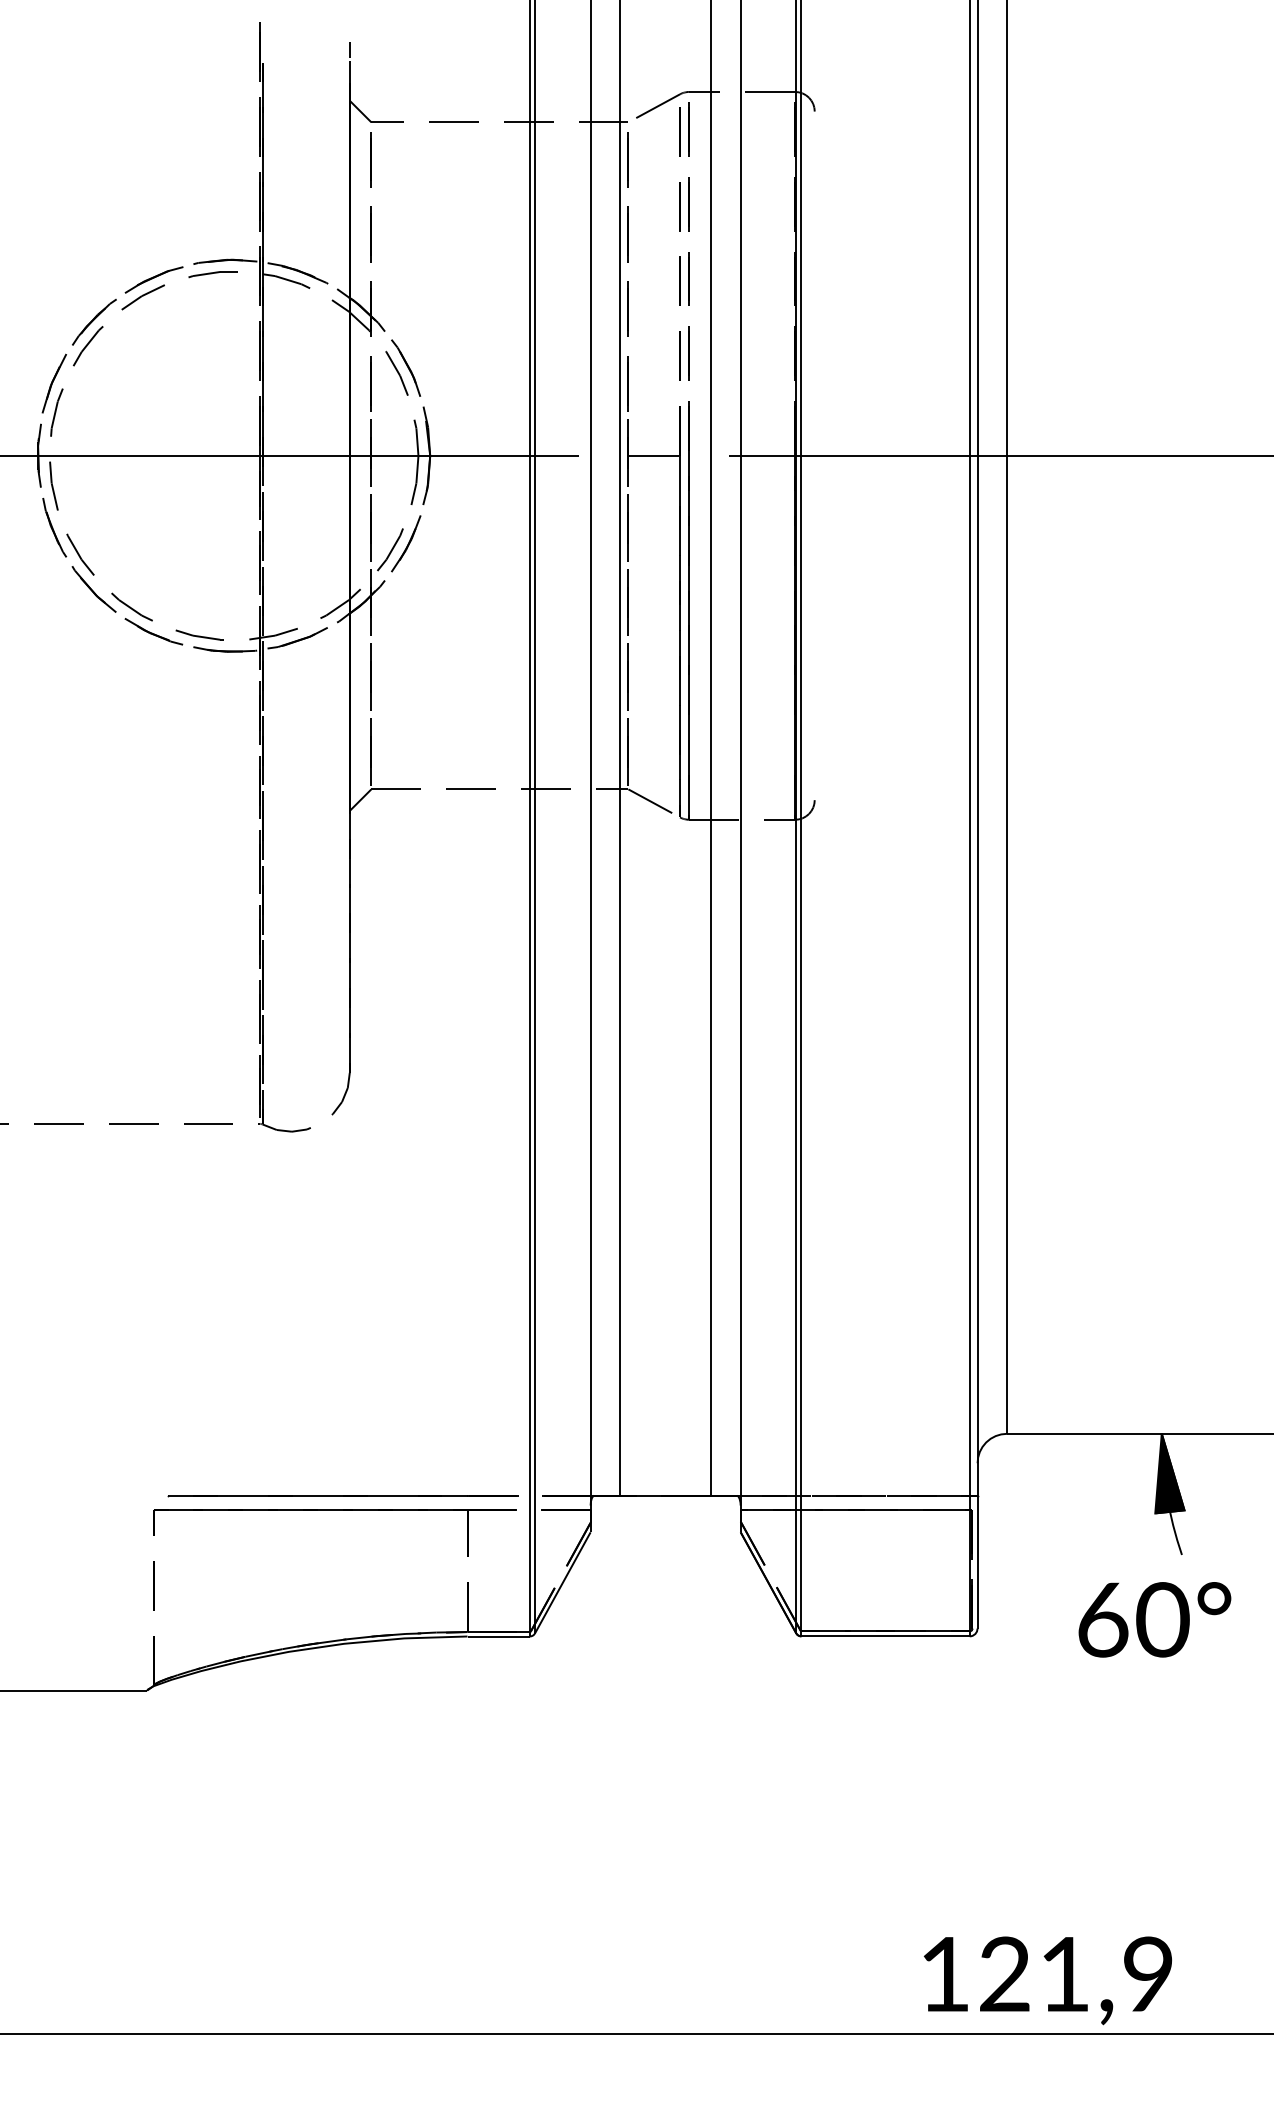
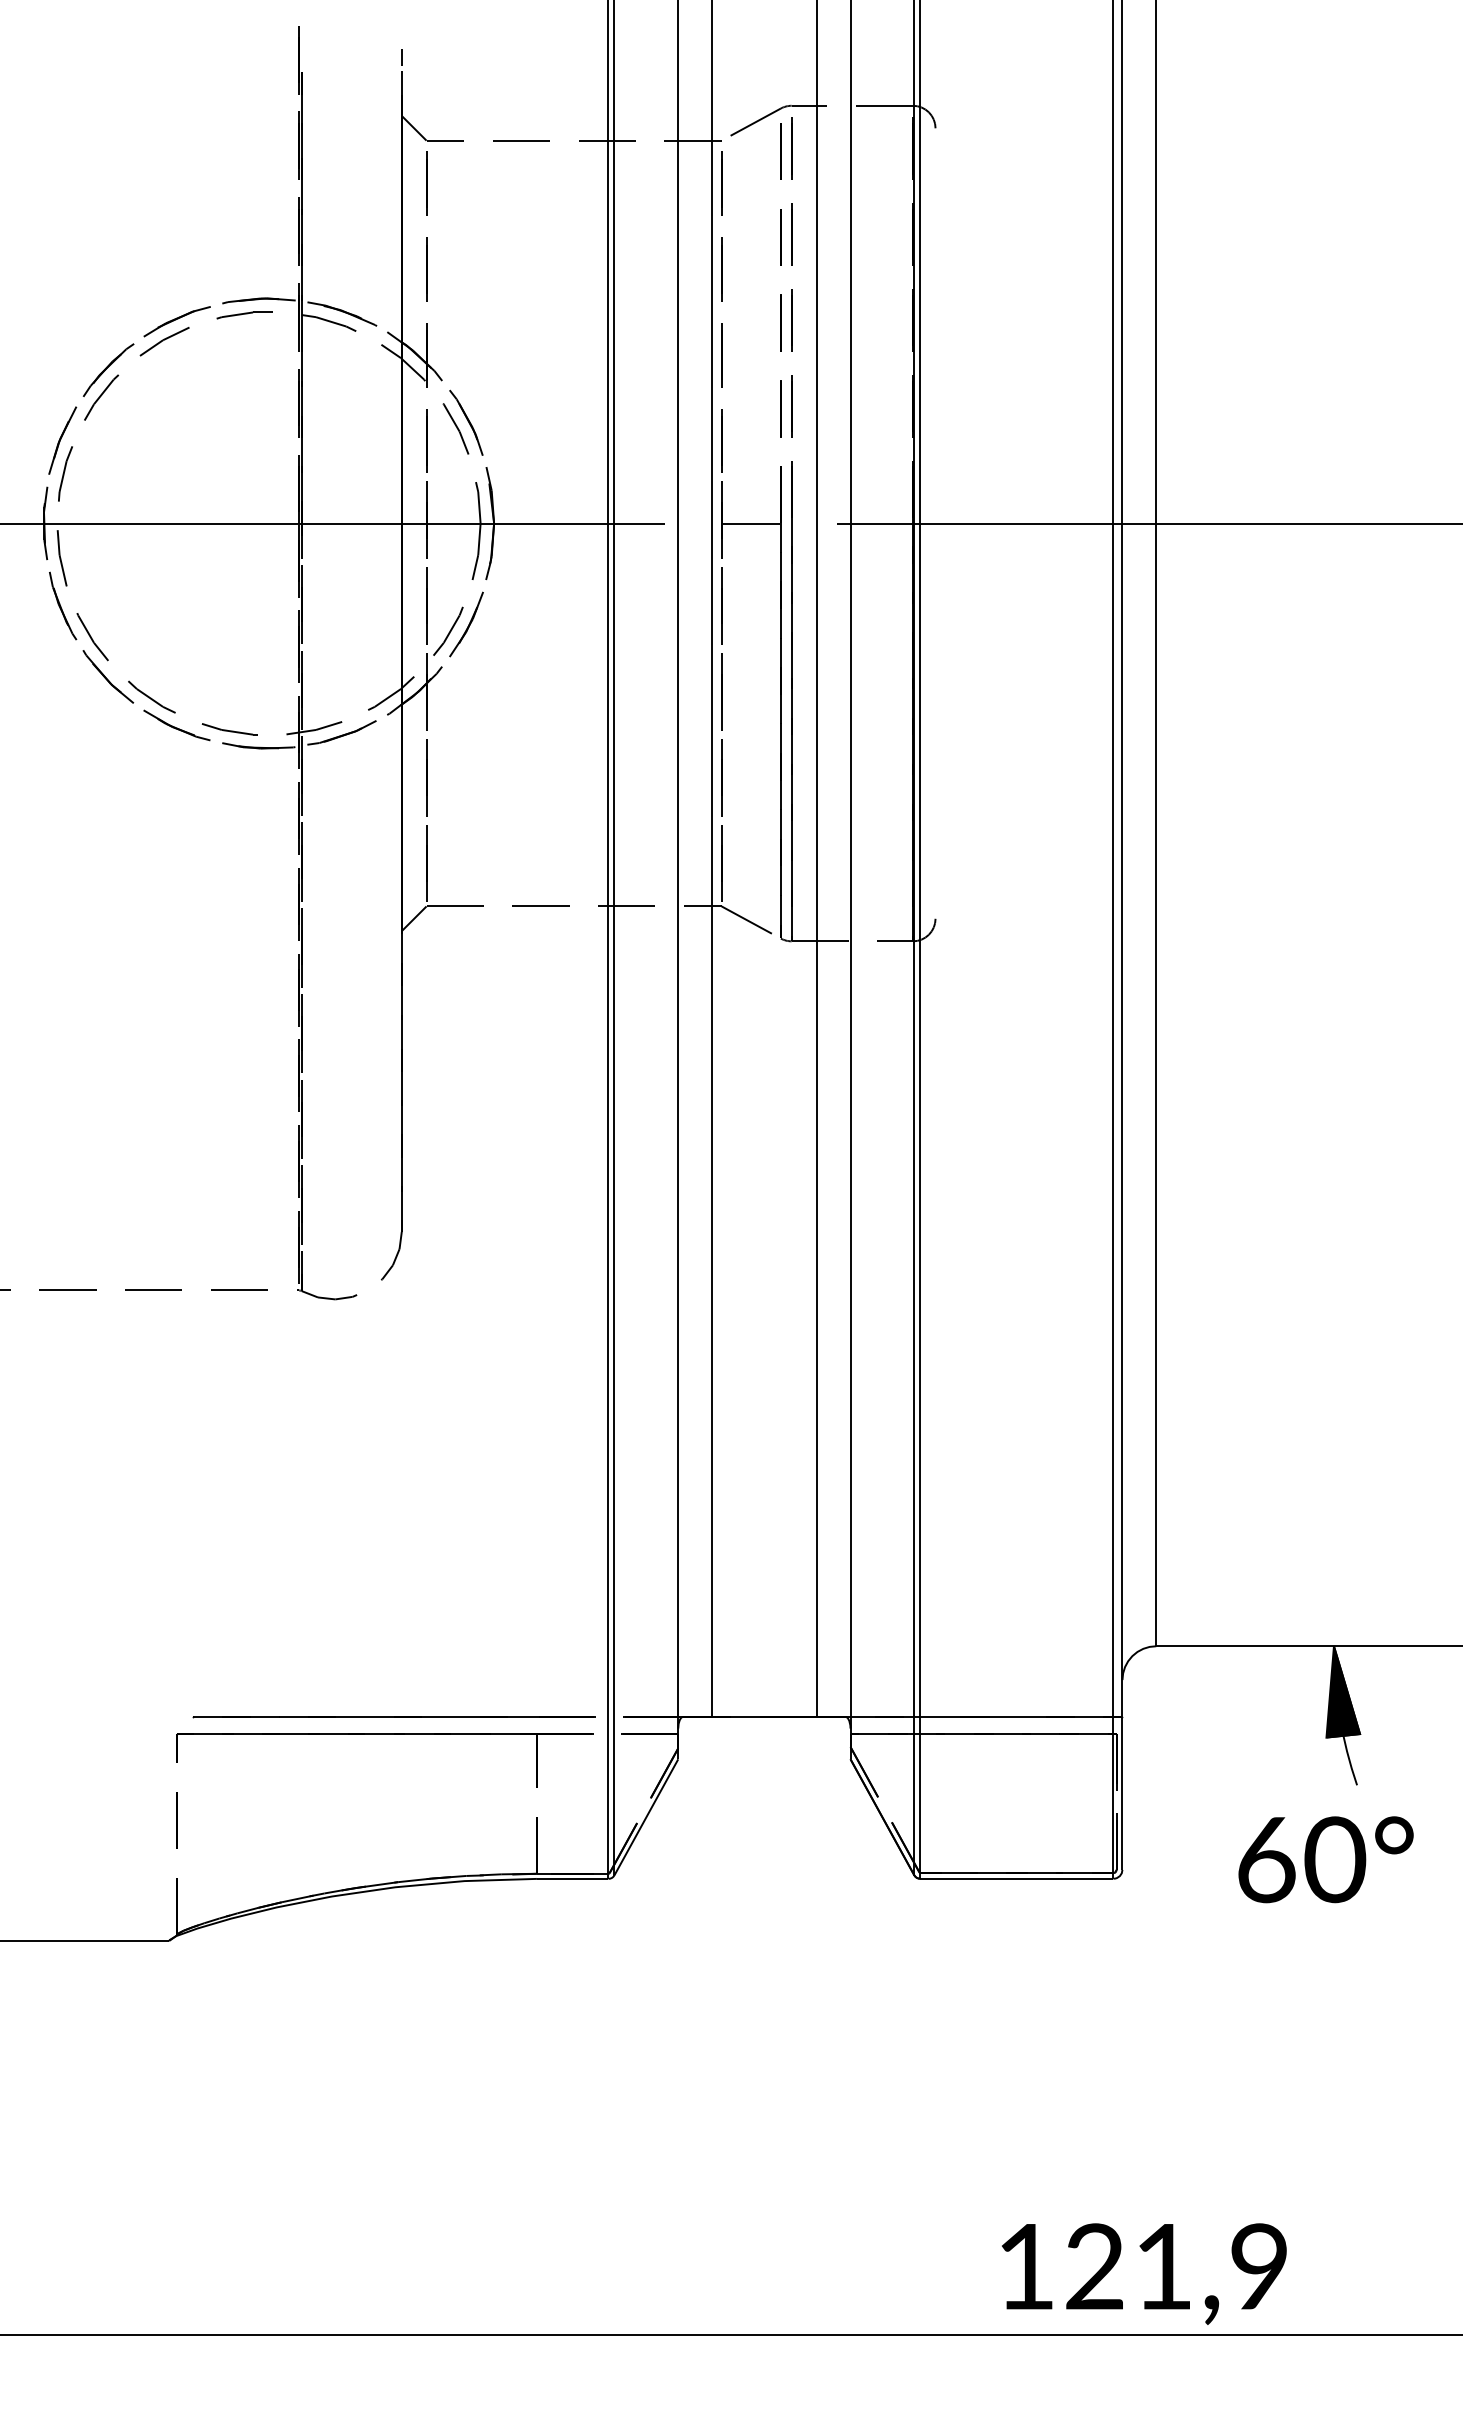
text: (1048, 1980) -> (1144, 2273), moved

